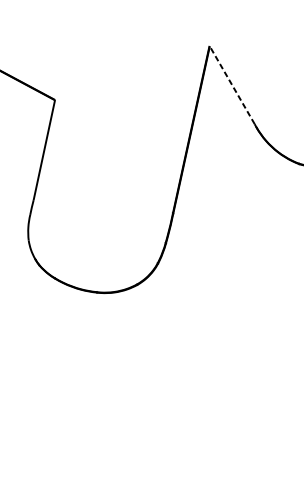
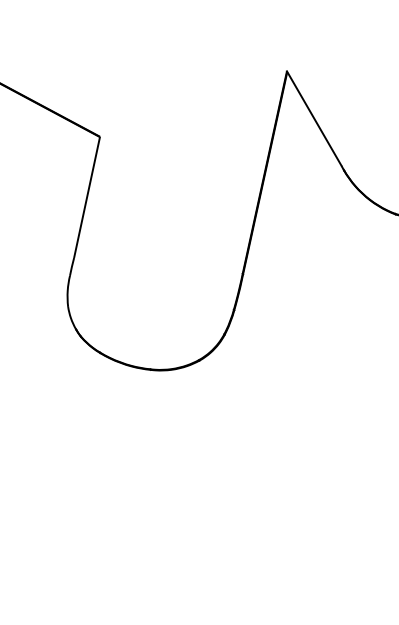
line: (232, 84) -> (314, 118), dashed -> solid

